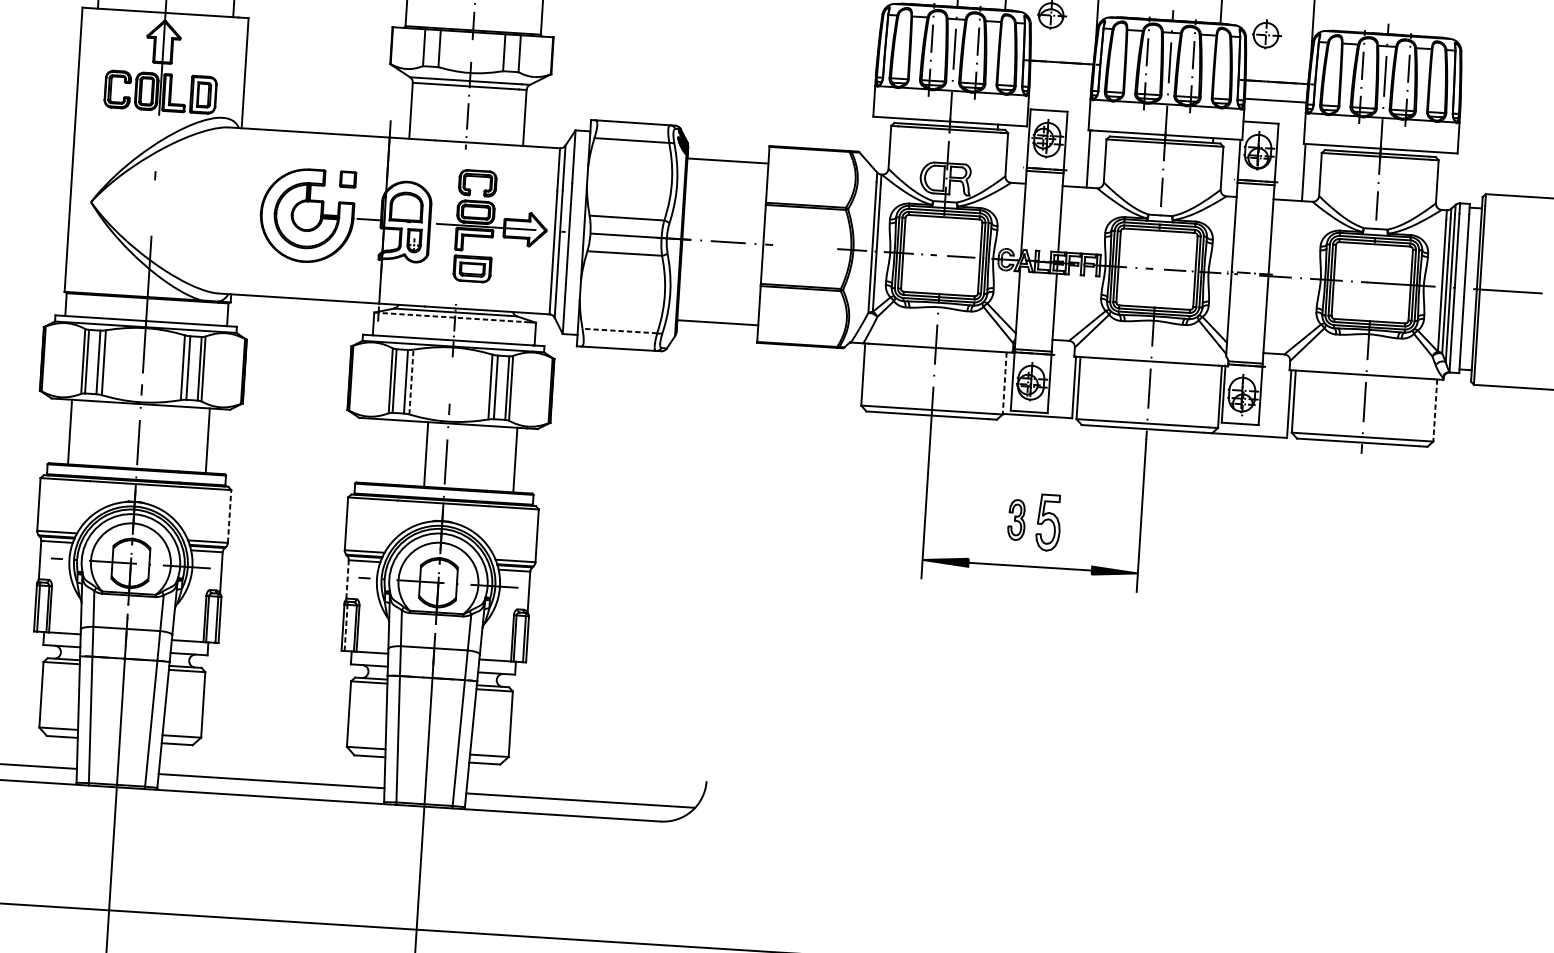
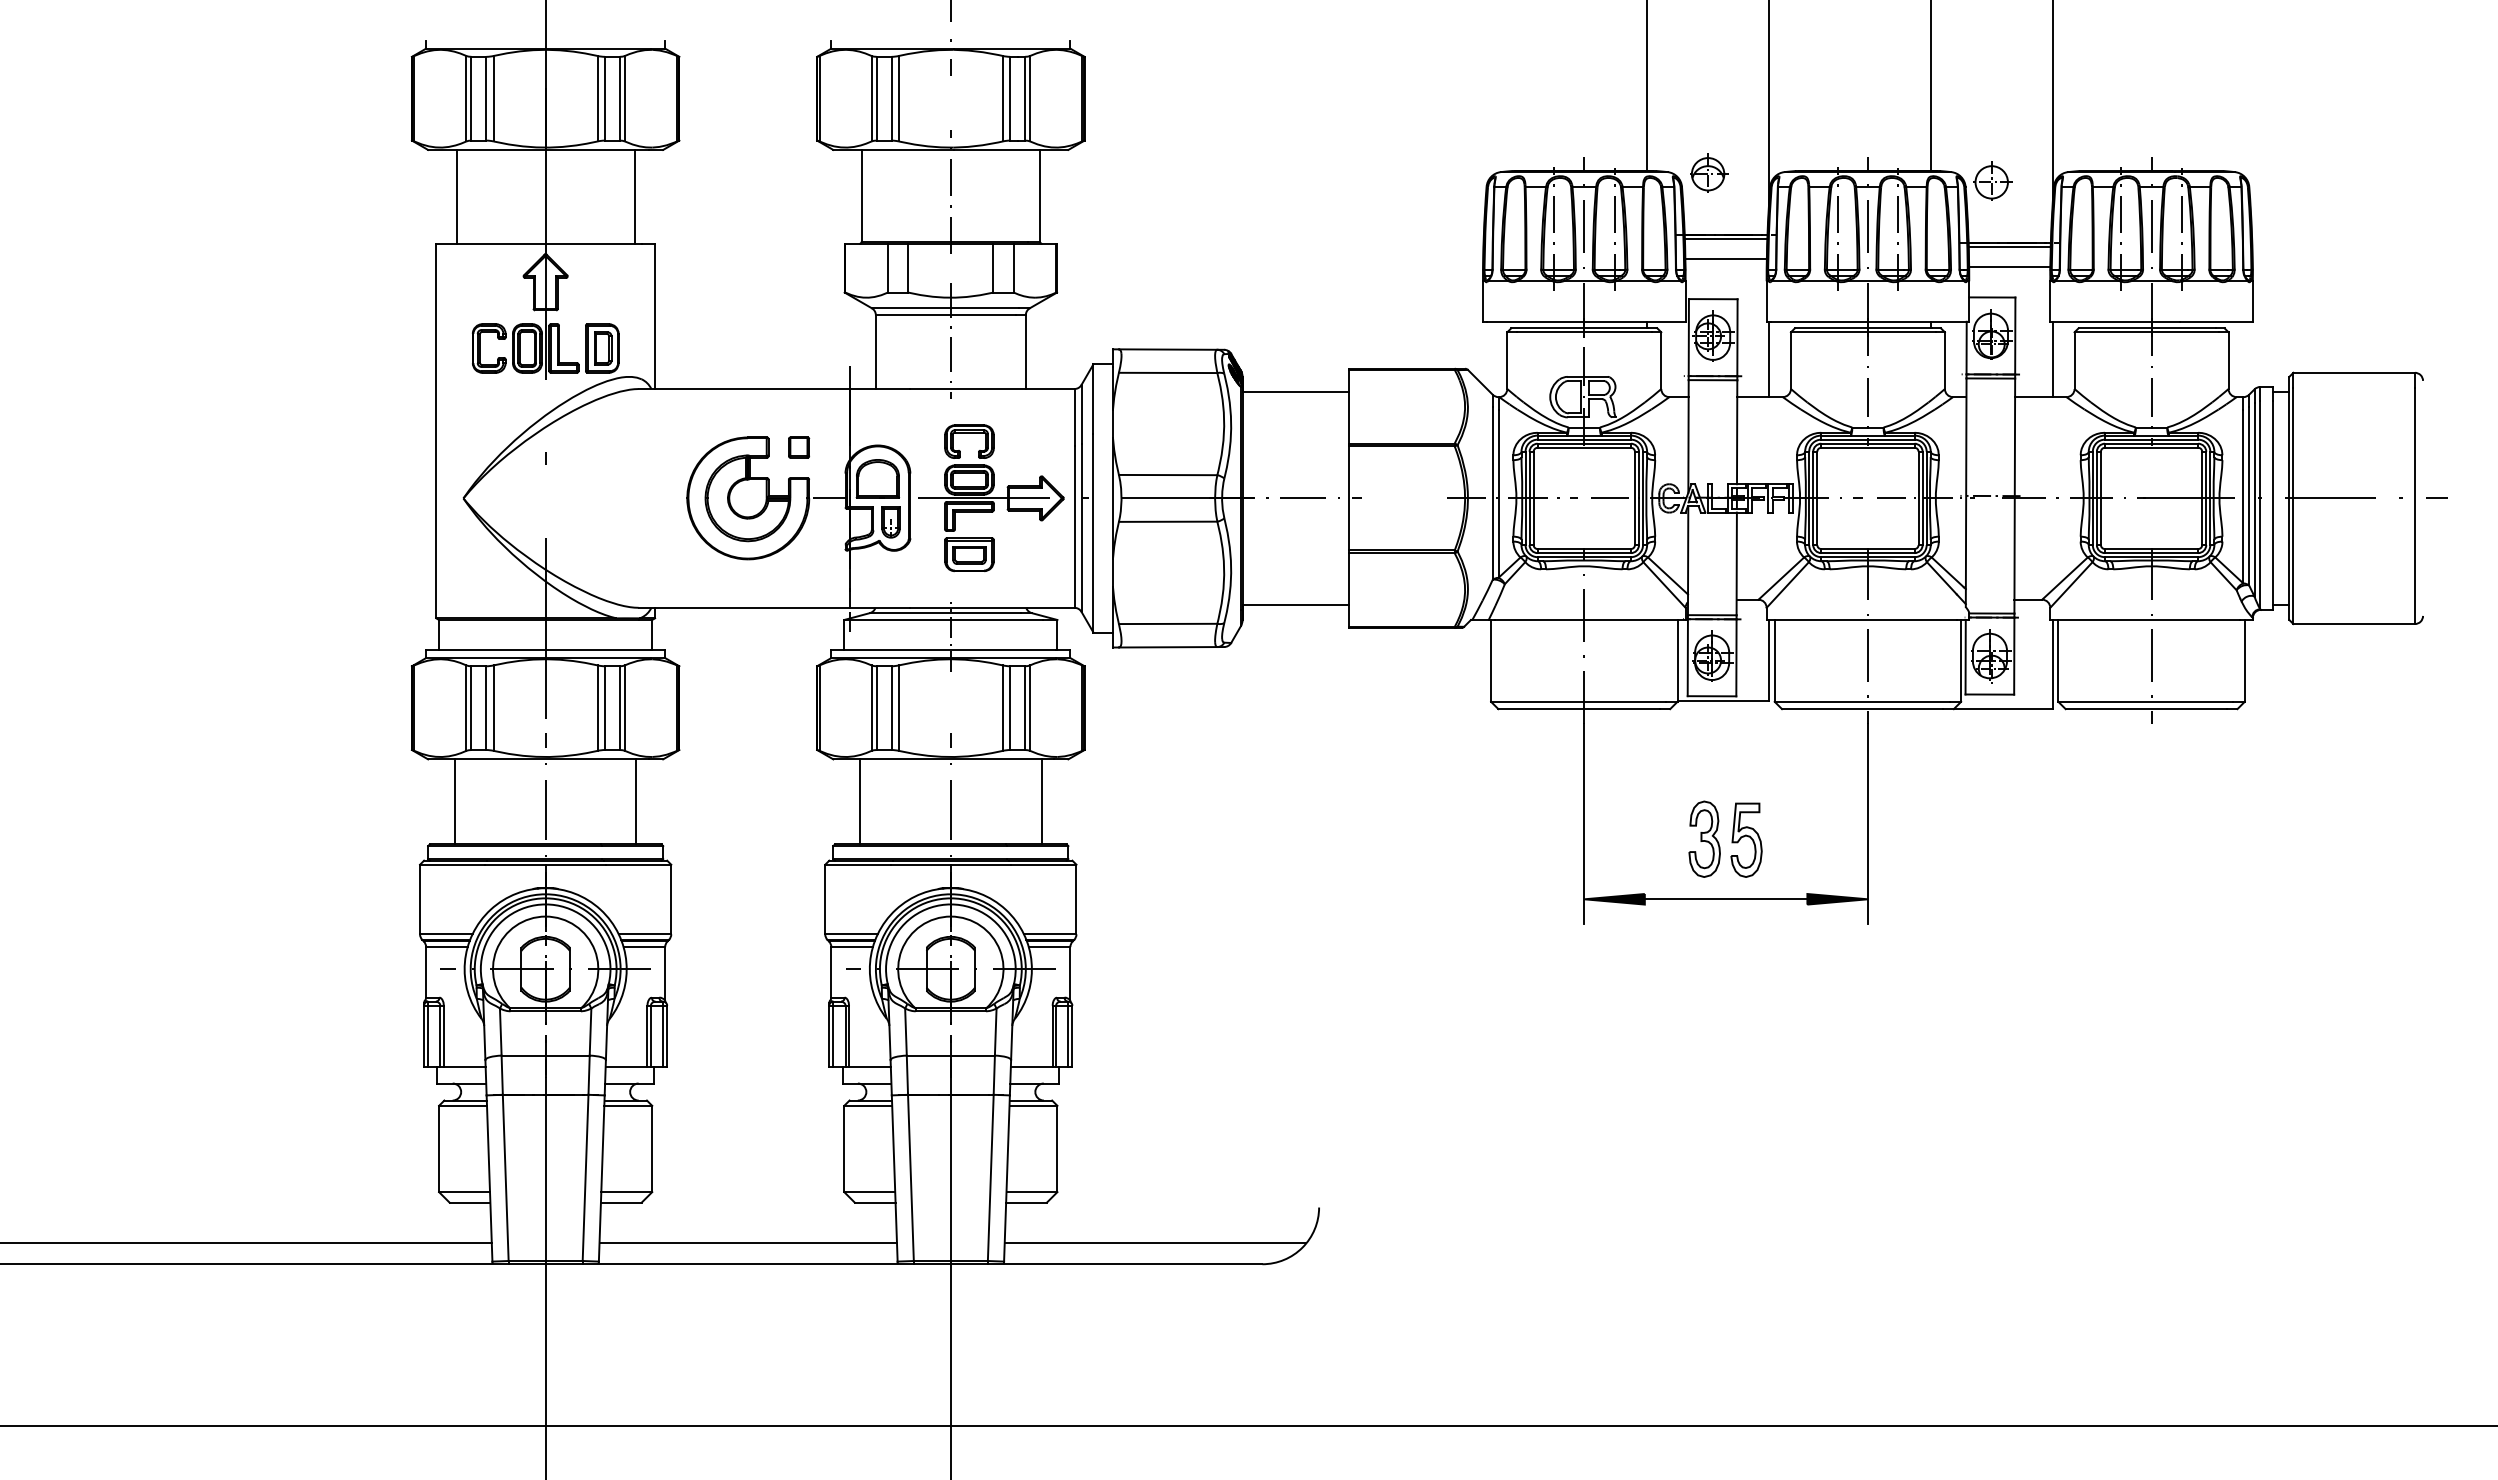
line: (1061, 65) -> (1725, 239), added
line: (1060, 81) -> (1725, 259), added
line: (1276, 85) -> (2009, 247), added
line: (450, 317) -> (944, 619), dashed -> solid
line: (619, 330) -> (1167, 623), dashed -> solid
line: (411, 382) -> (898, 708), dashed -> solid
line: (1004, 383) -> (1677, 660), dashed -> solid
line: (1435, 410) -> (2244, 660), dashed -> solid
line: (426, 454) -> (860, 801), moved
line: (229, 516) -> (671, 899), dashed -> solid
part: (1016, 519) -> (1704, 838), size x1.43
line: (347, 578) -> (831, 971), dashed -> solid
line: (346, 627) -> (833, 1035), dashed -> solid

